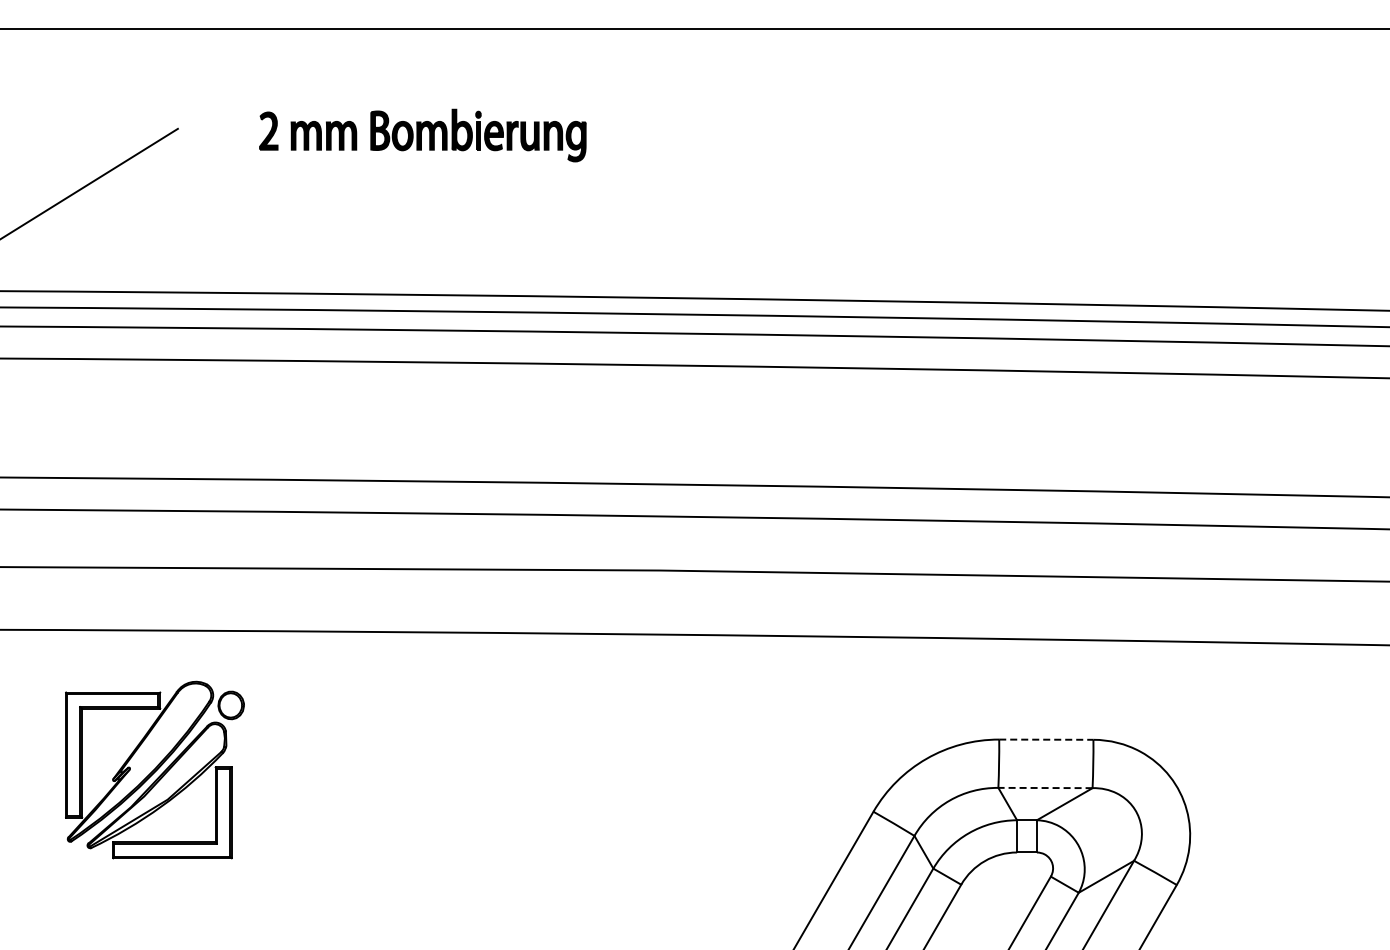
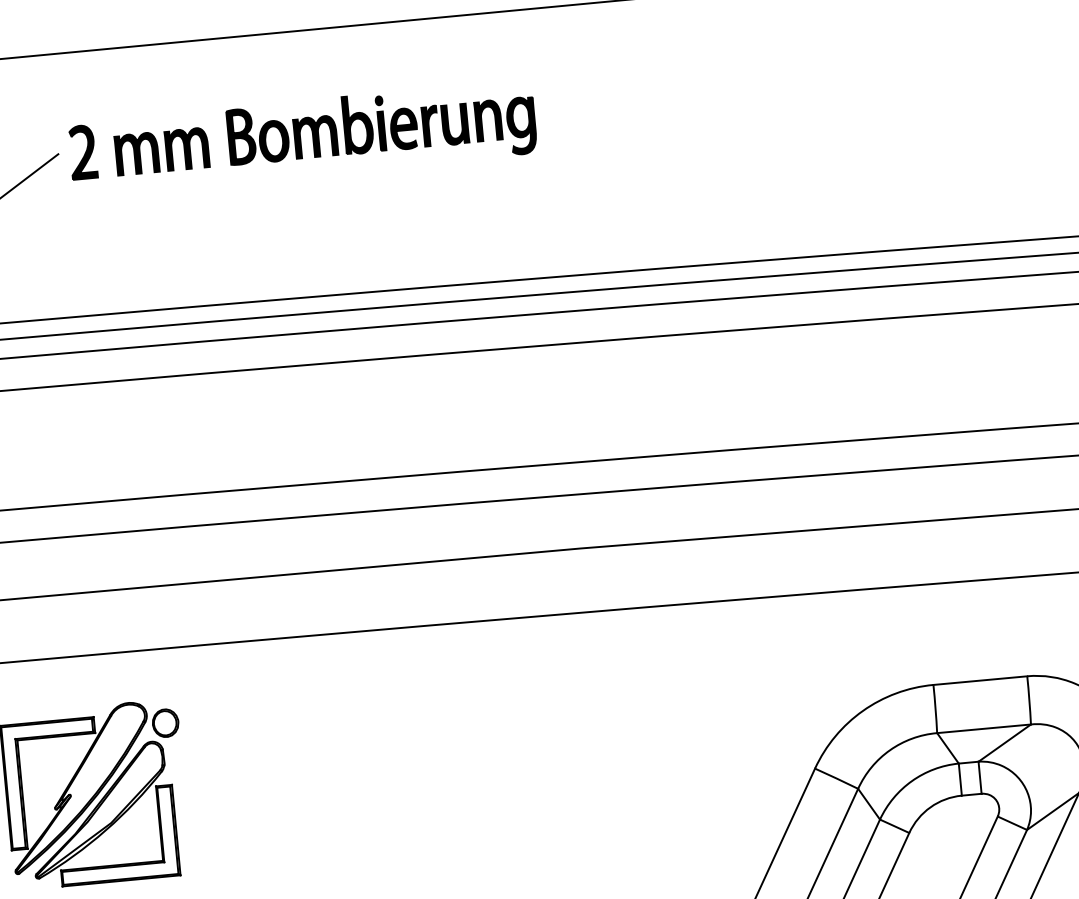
part: (422, 135) -> (302, 137), size x1.43
line: (1046, 739) -> (980, 680), dashed -> solid
line: (1044, 788) -> (983, 729), dashed -> solid

